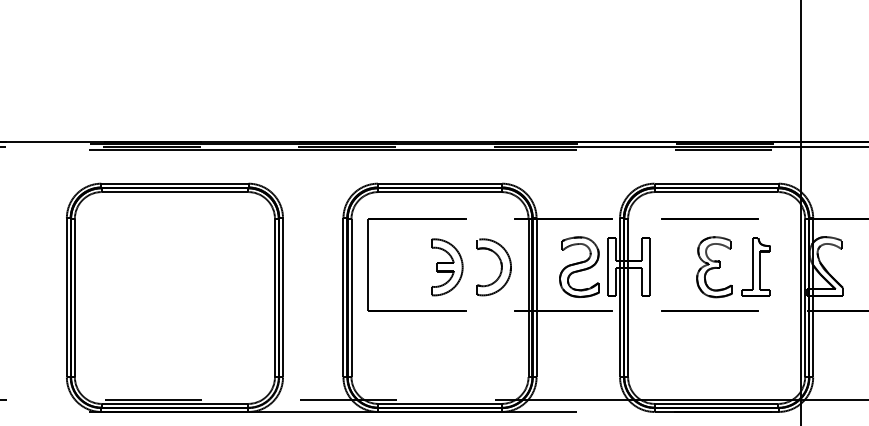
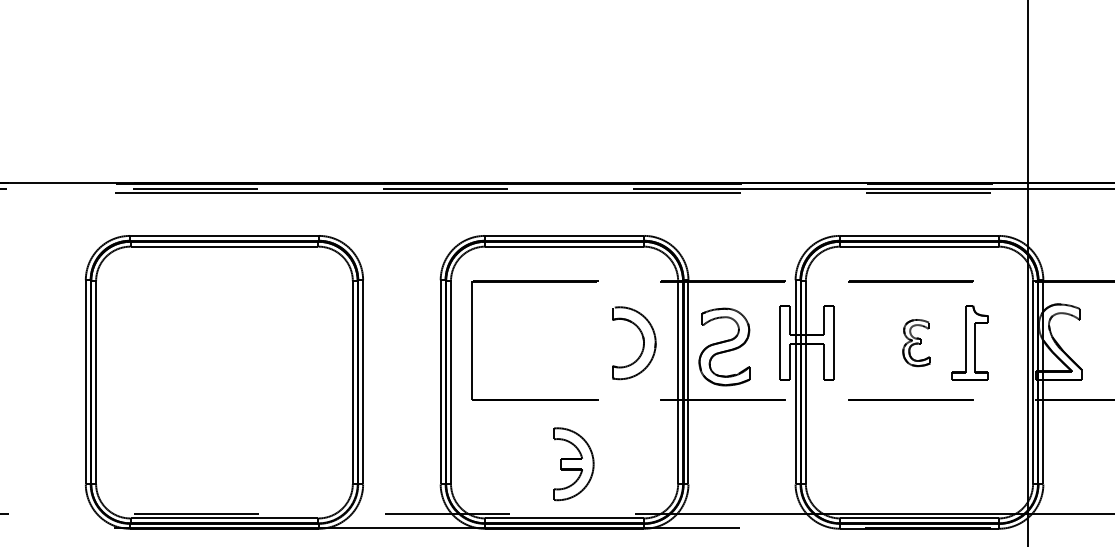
part: (579, 266) -> (724, 346), moved
part: (714, 266) -> (916, 342), size x0.6
part: (446, 267) -> (573, 464), moved

